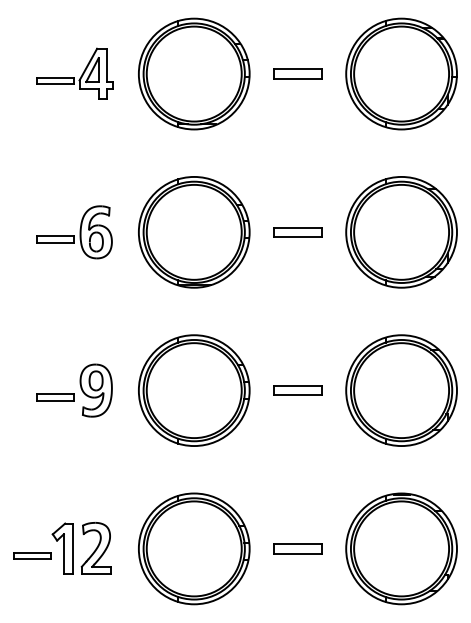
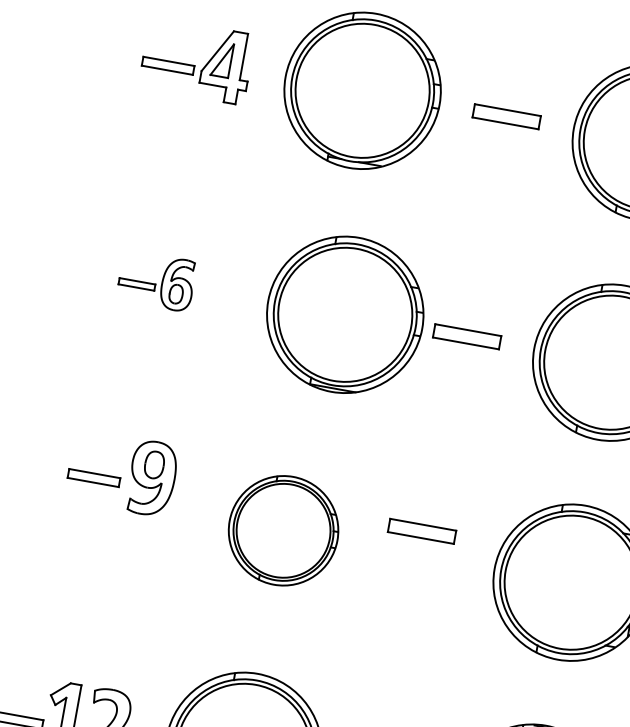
part: (74, 232) -> (156, 281), size x0.7
part: (194, 232) -> (345, 315), moved
part: (74, 390) -> (122, 472), moved
part: (194, 390) -> (283, 530), size x0.7
part: (297, 390) -> (421, 531), moved

